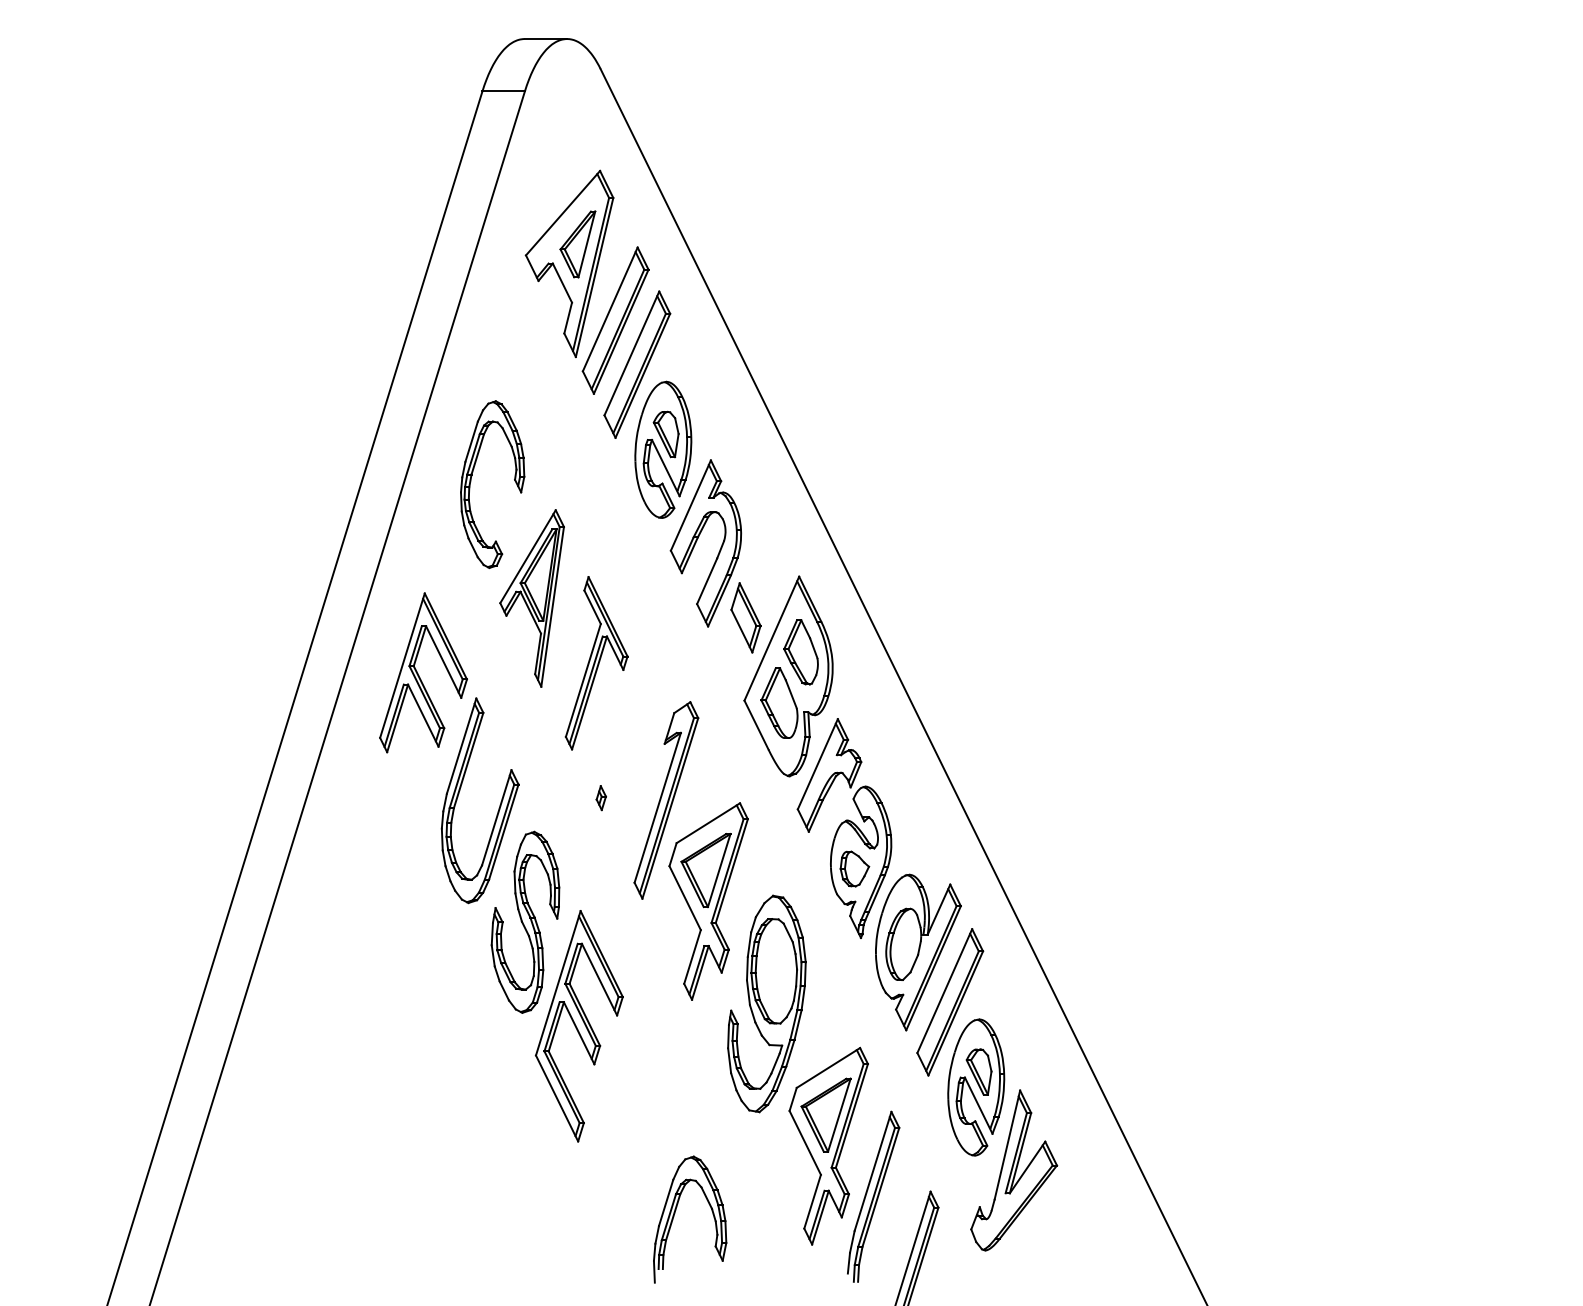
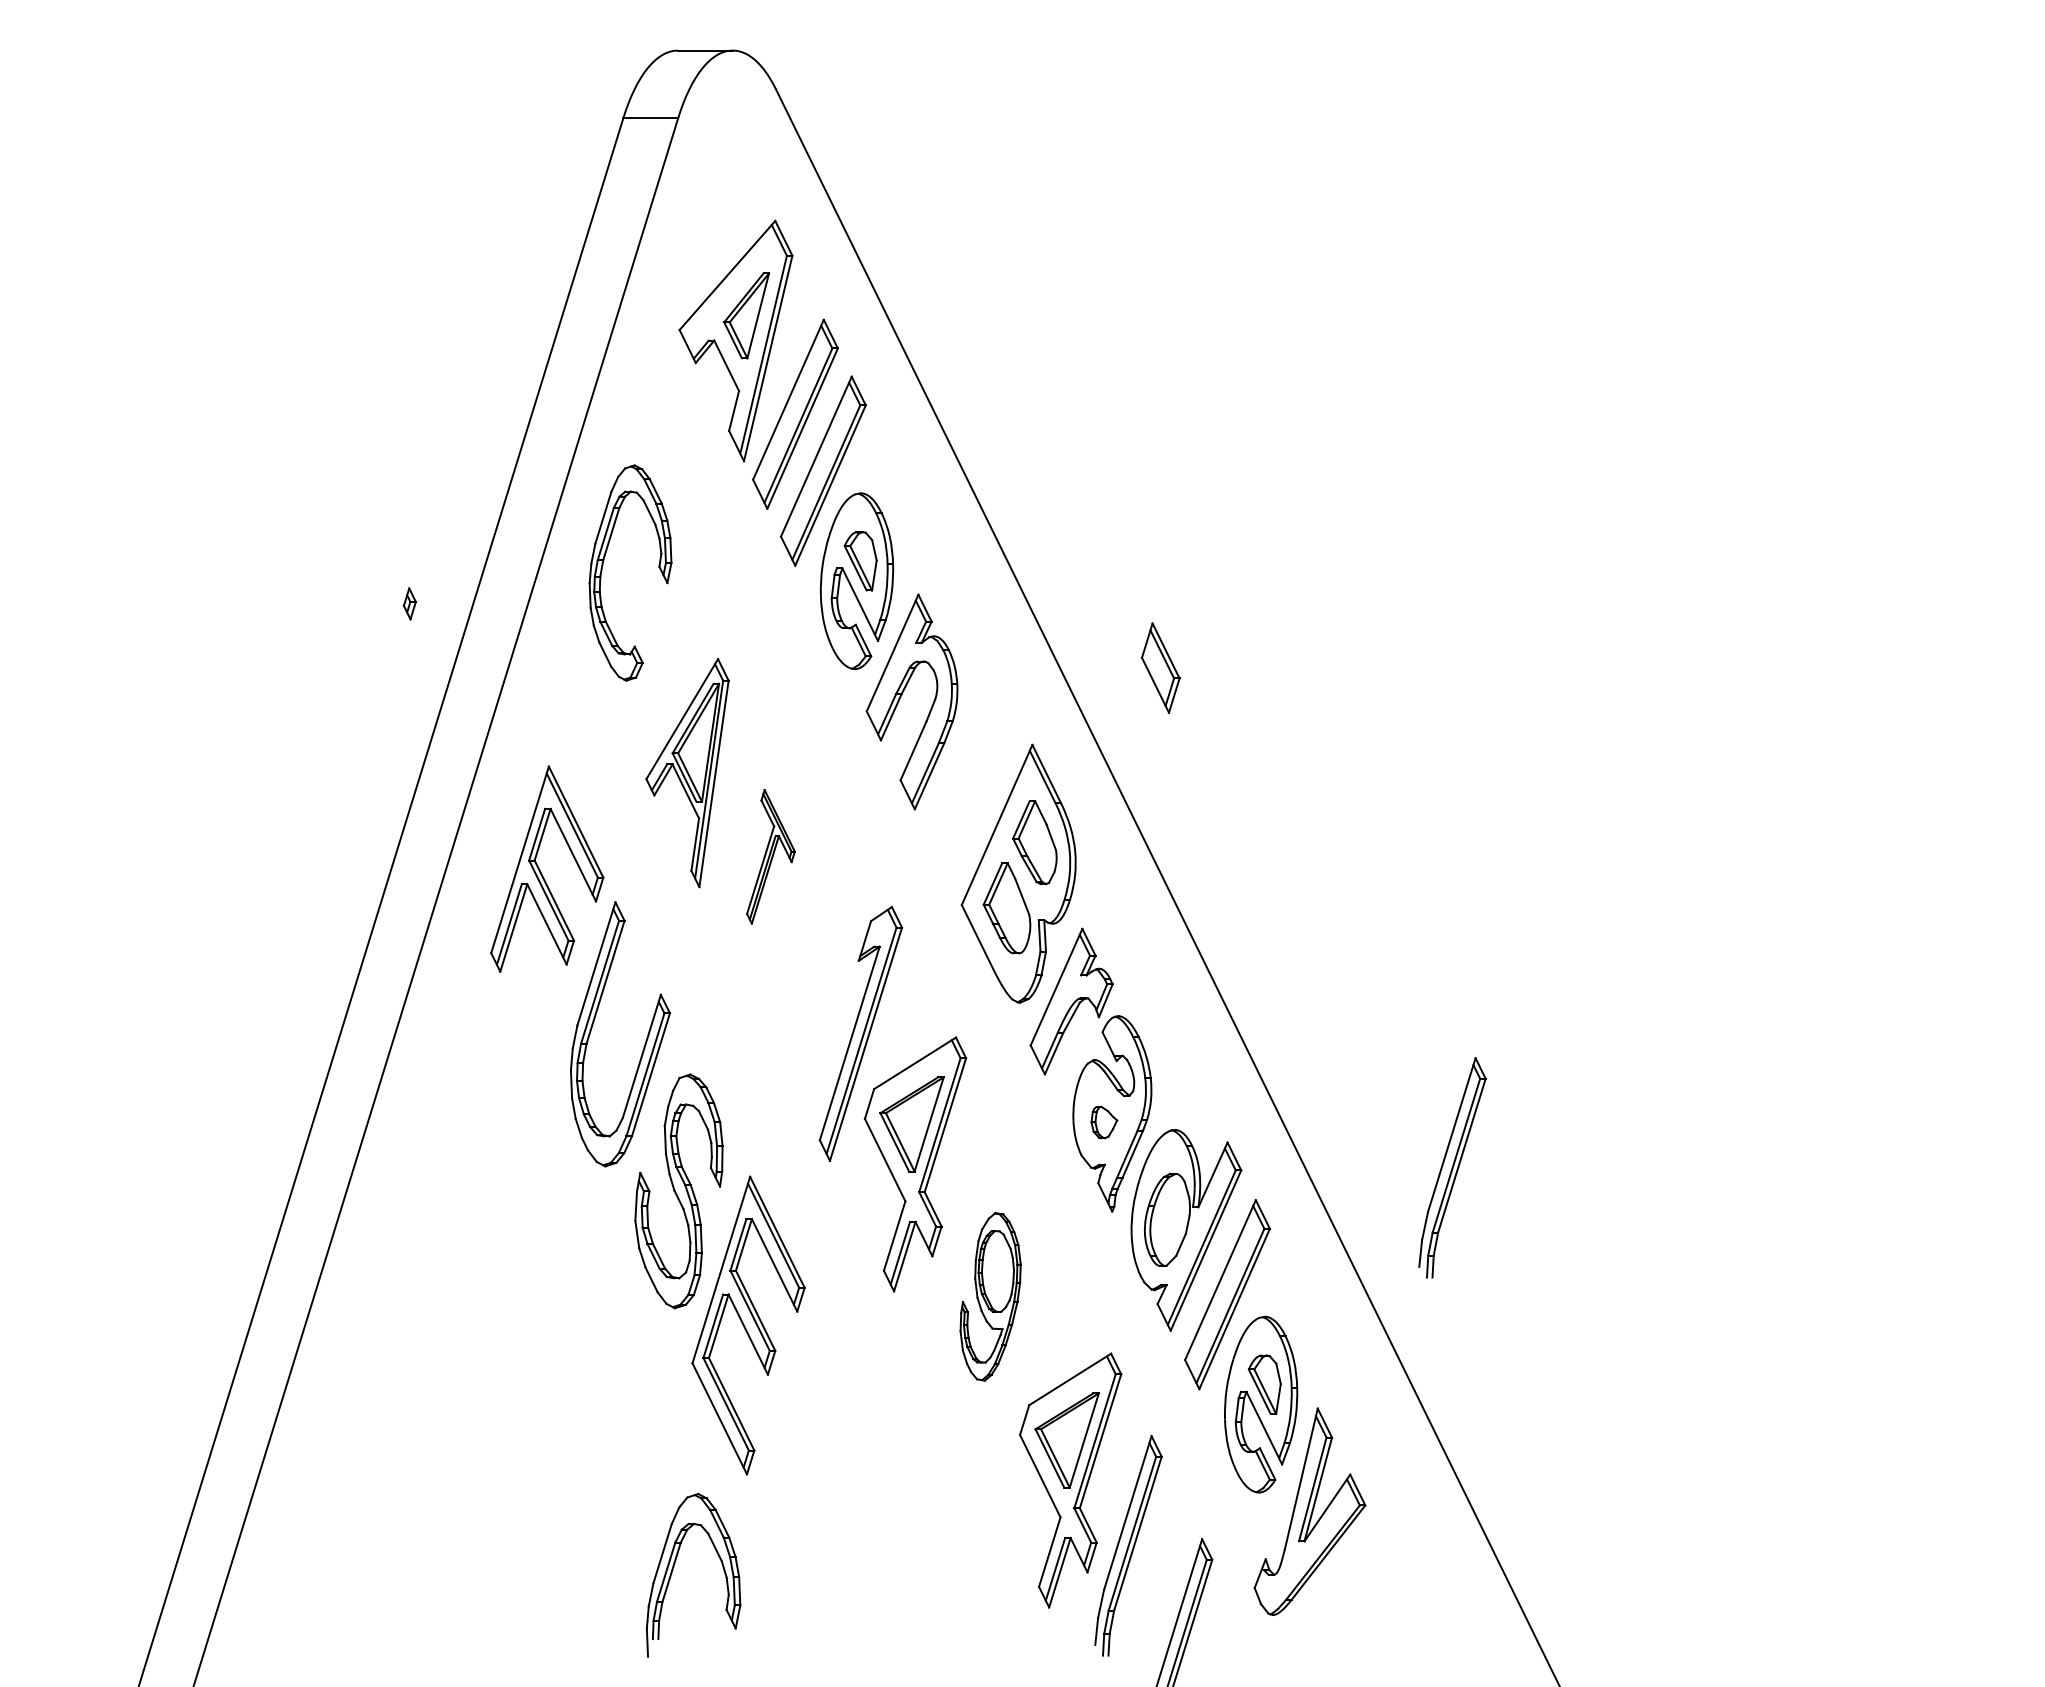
part: (471, 478) -> (603, 565), moved
part: (745, 617) -> (1160, 667), moved
part: (596, 663) -> (770, 856), size x0.6
part: (601, 797) -> (409, 603), moved
part: (854, 869) -> (1104, 1122), size x0.7
part: (1124, 903) -> (1452, 1167), added
part: (766, 1003) -> (990, 1296), size x0.6
part: (675, 1213) -> (674, 1567), moved

